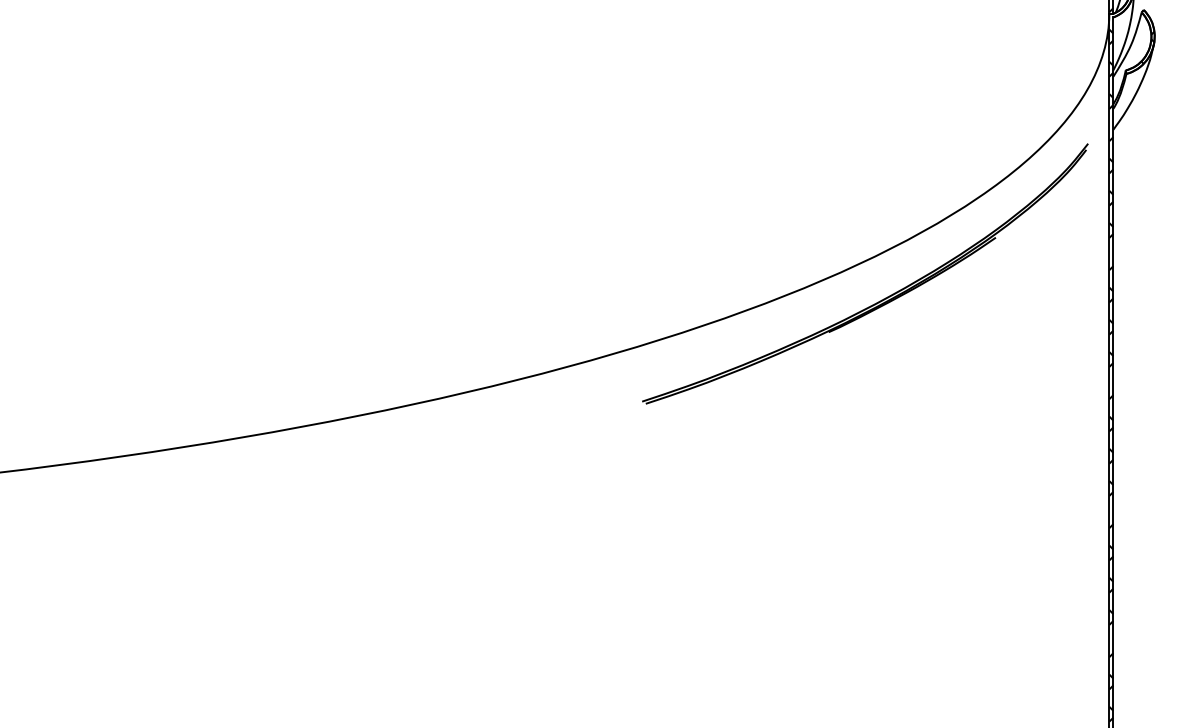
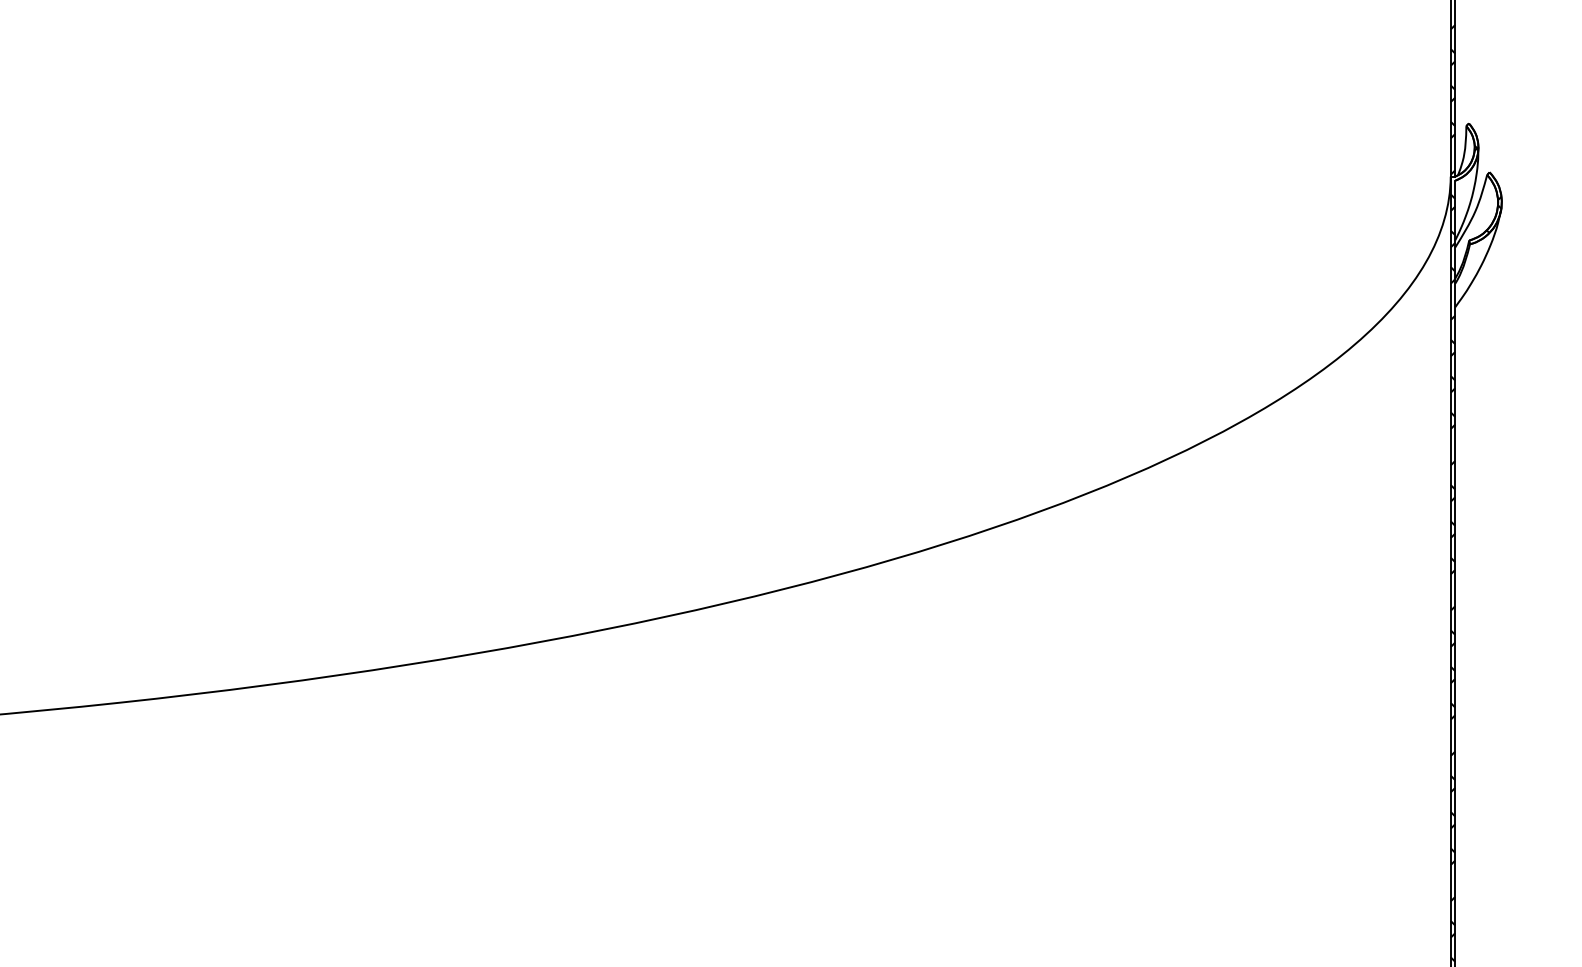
part: (878, 301) -> (1190, 500), removed

